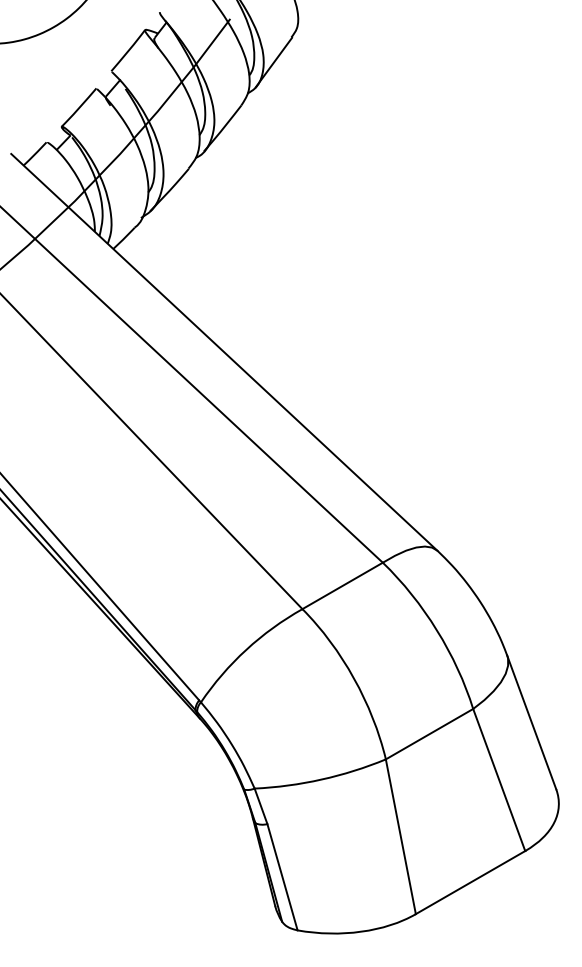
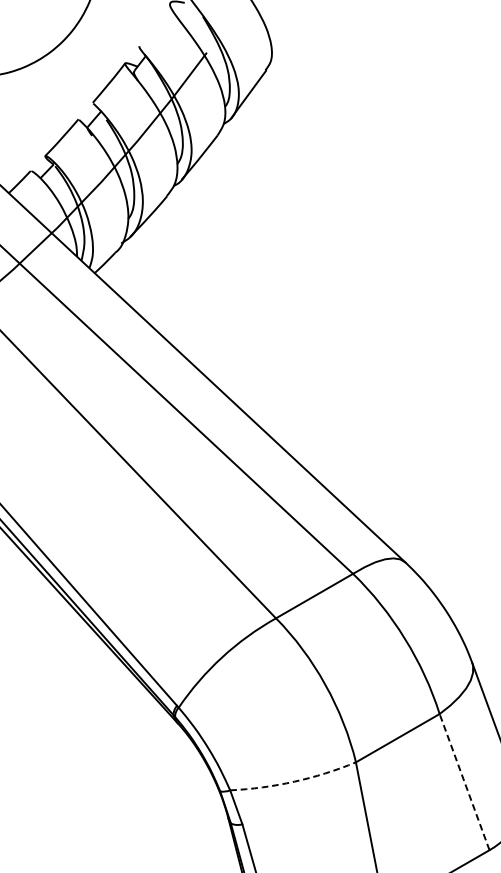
arc: (321, 779) -> (294, 781), solid -> dashed
line: (499, 780) -> (464, 782), solid -> dashed

